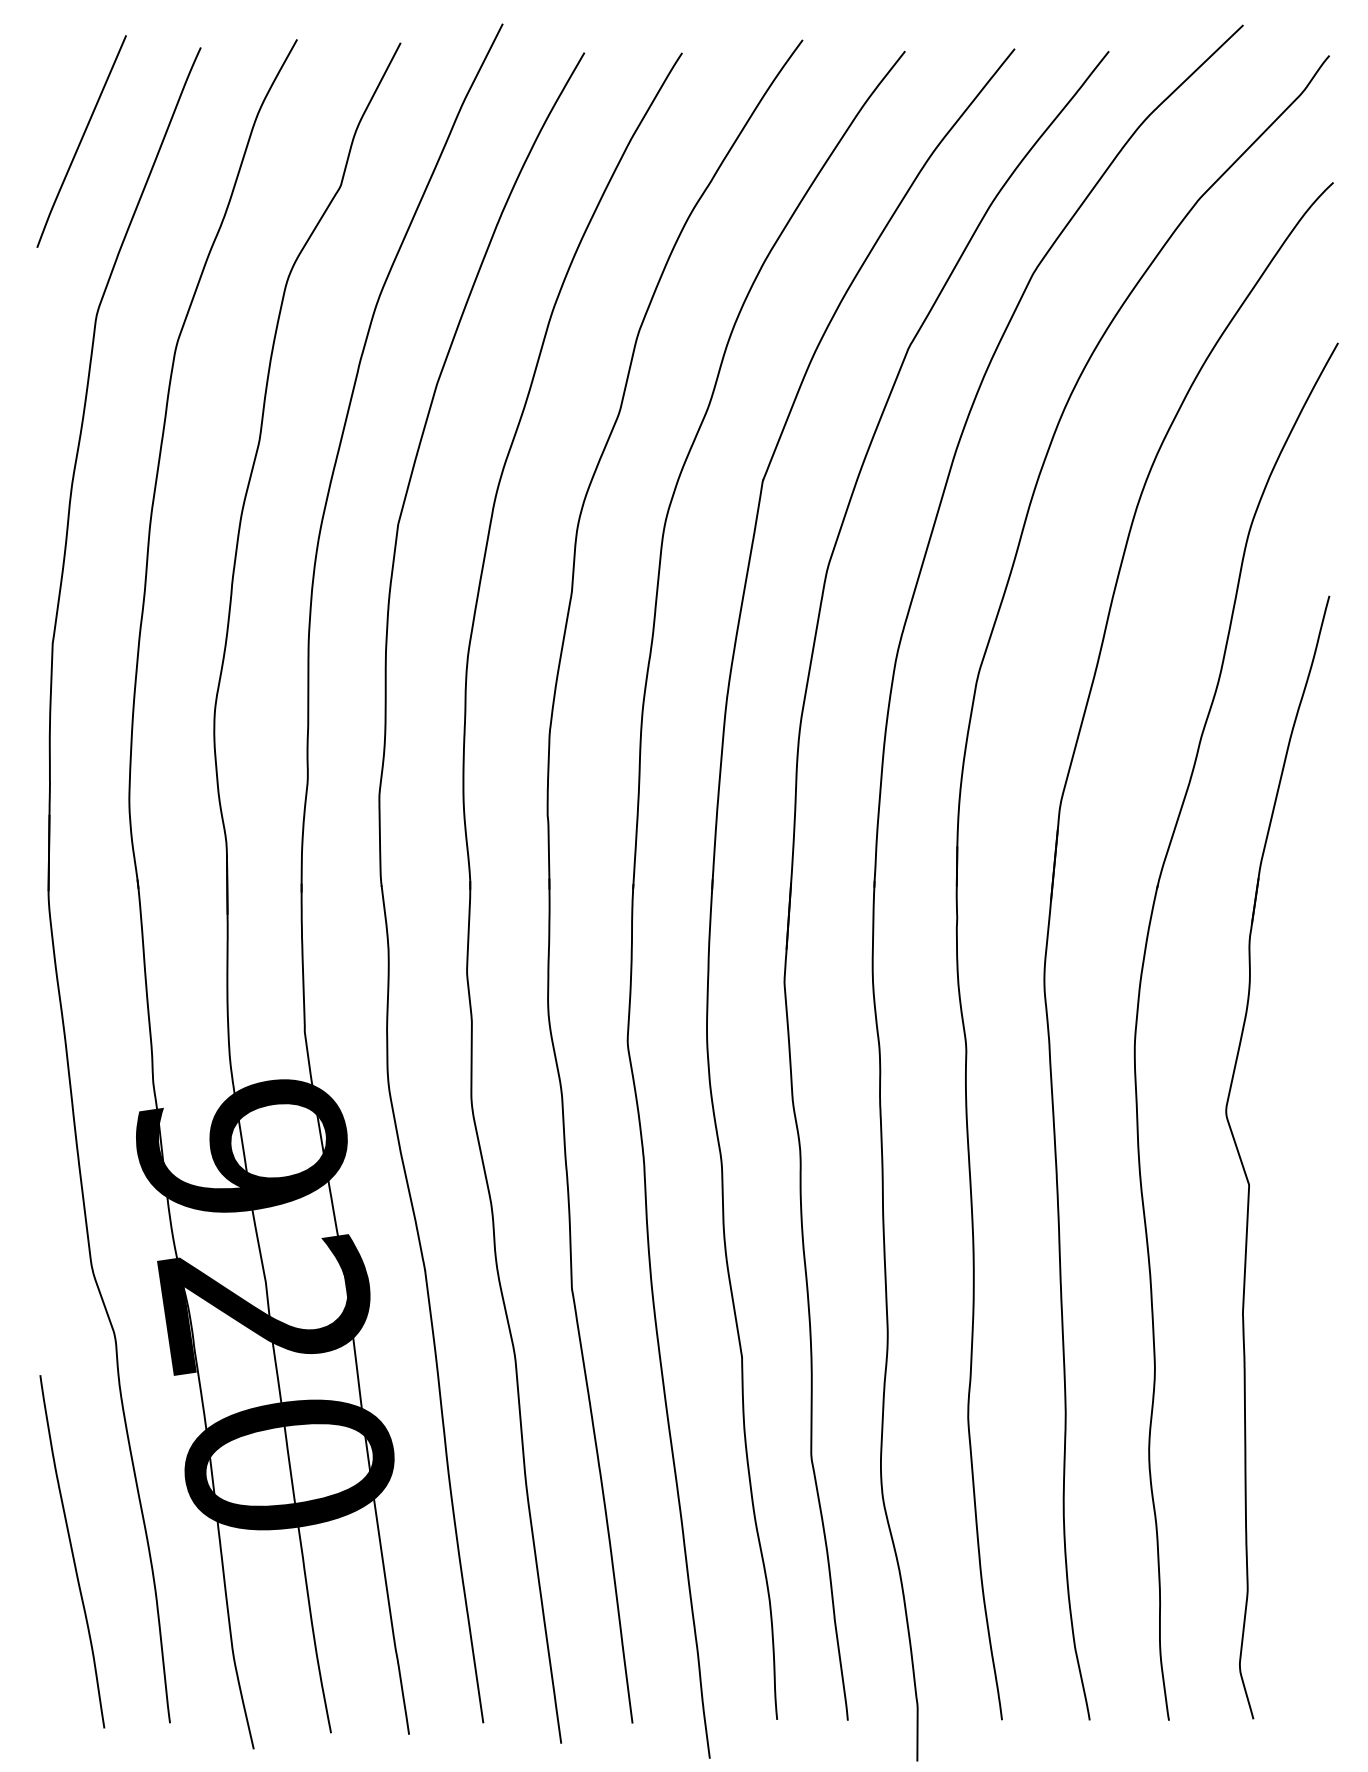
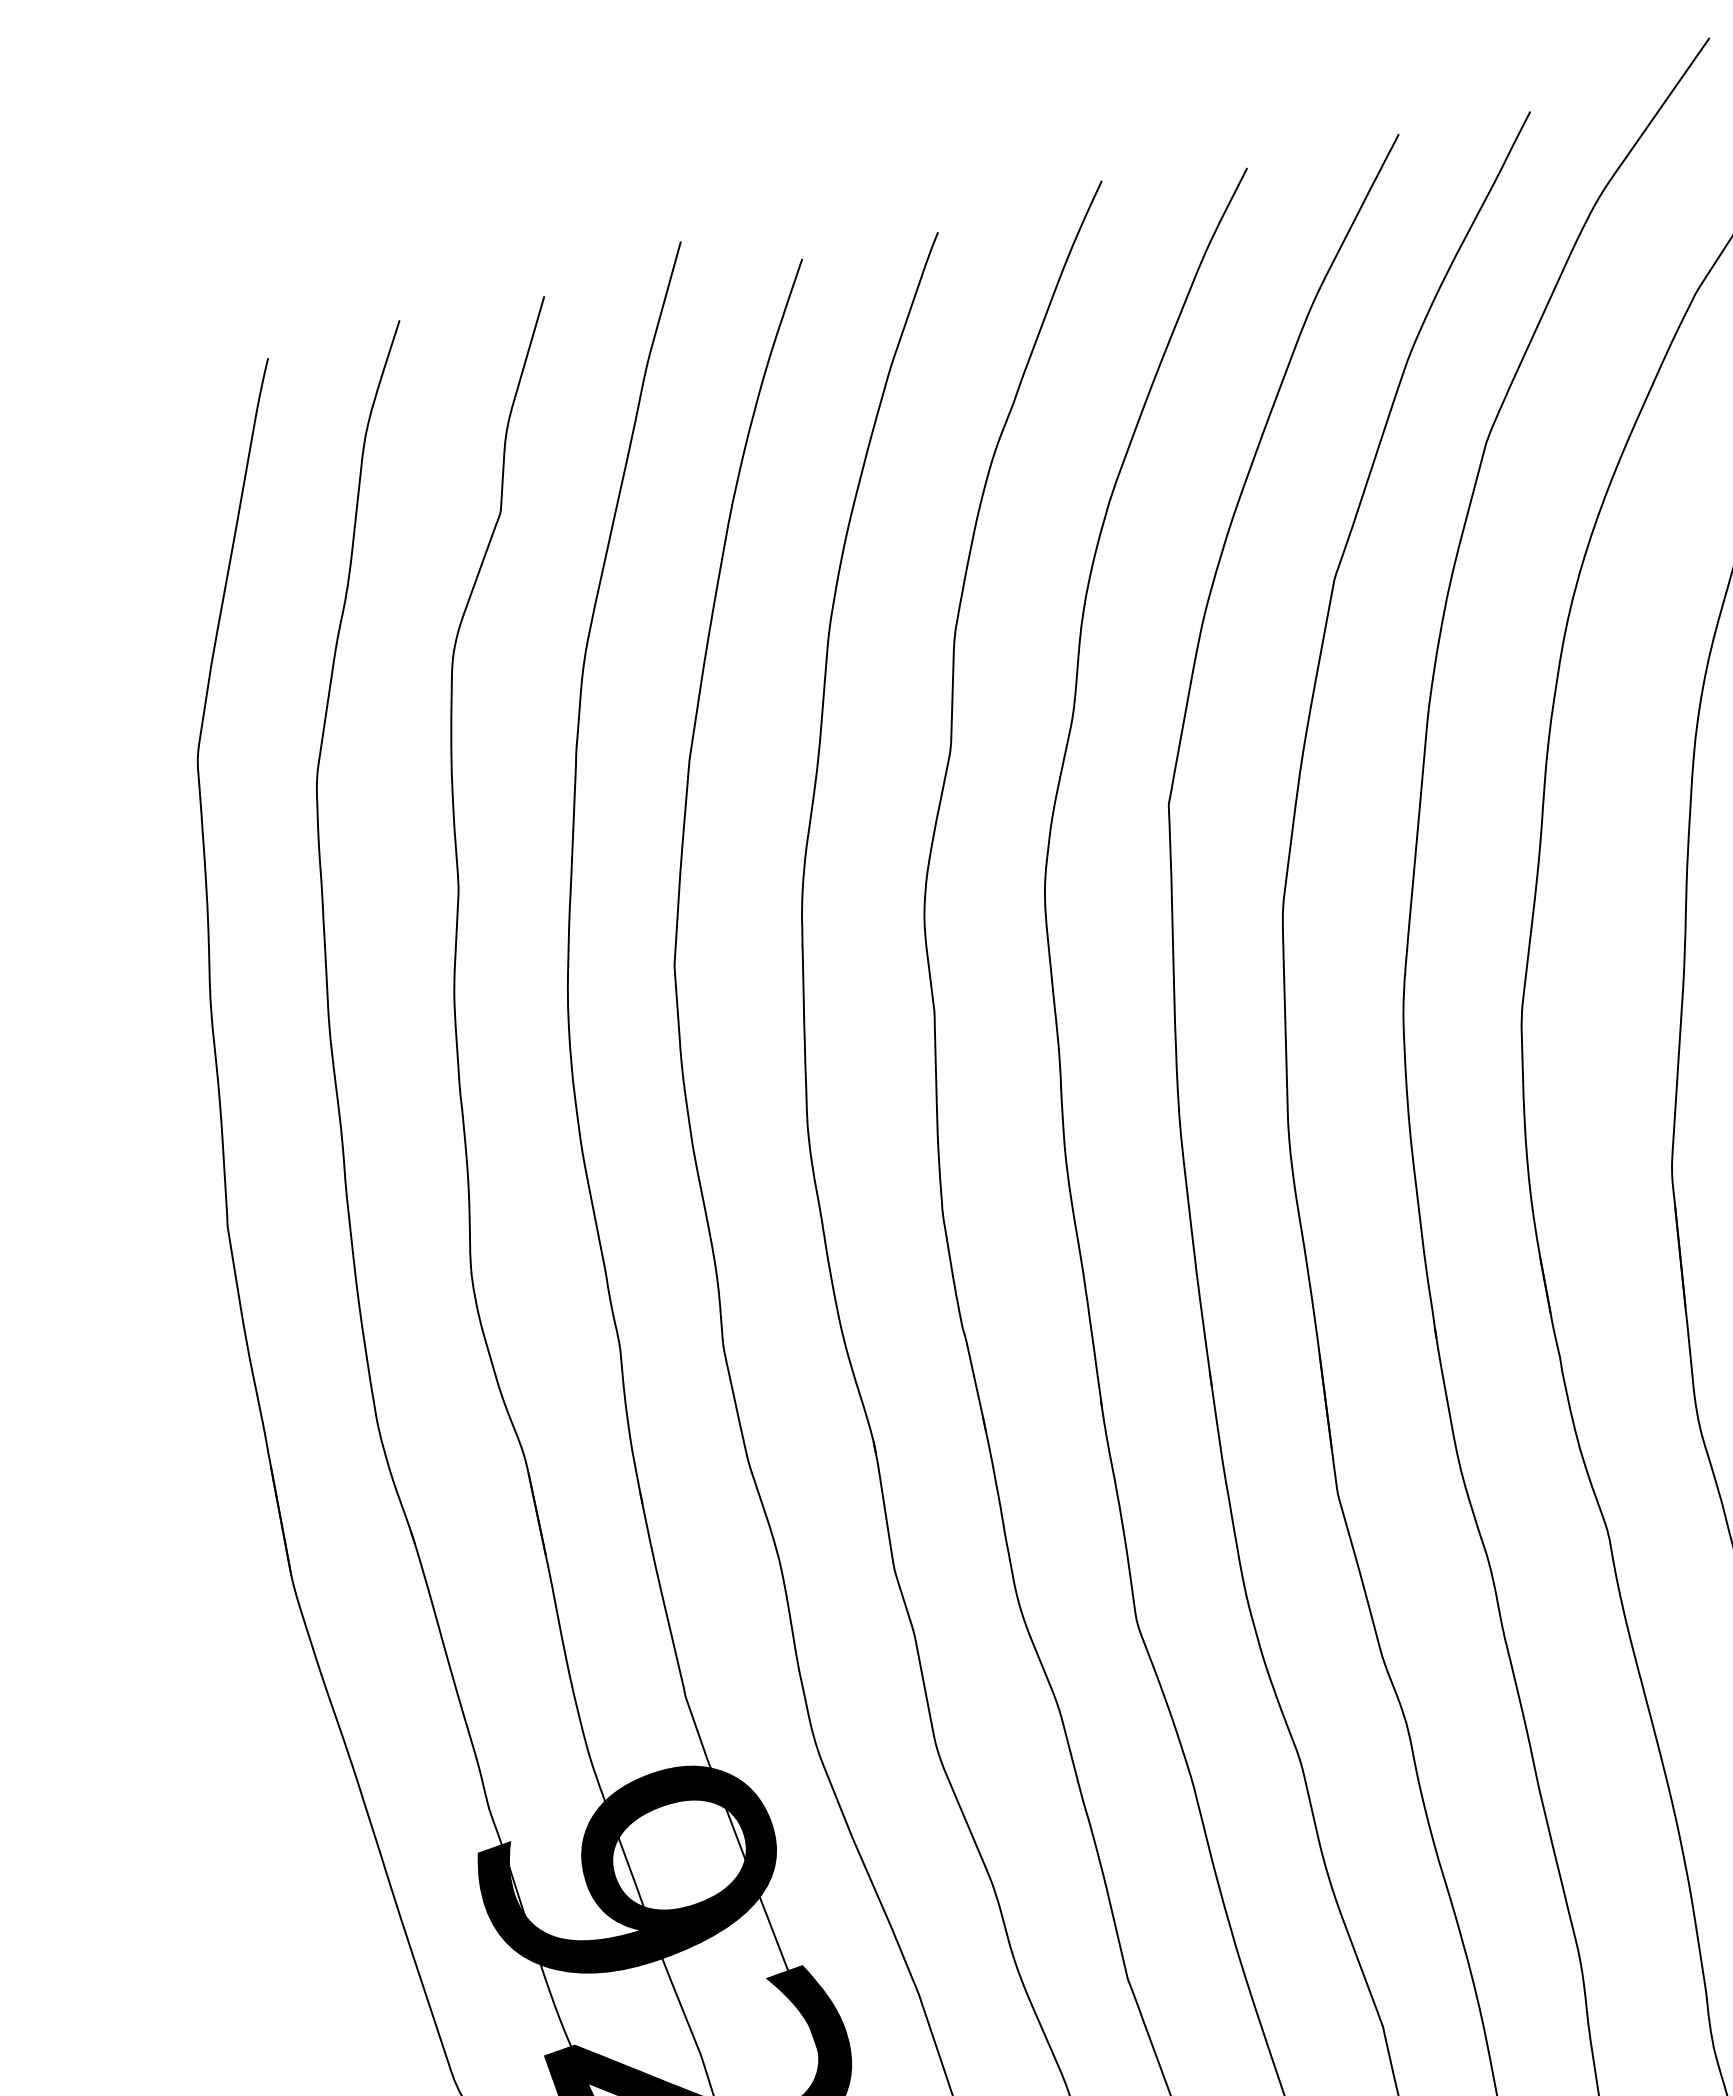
curve: (81, 141) -> (128, 521), removed

